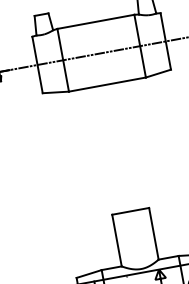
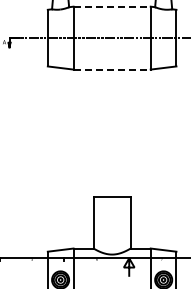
line: (96, 21) -> (112, 6), solid -> dashed
line: (107, 84) -> (112, 69), solid -> dashed

